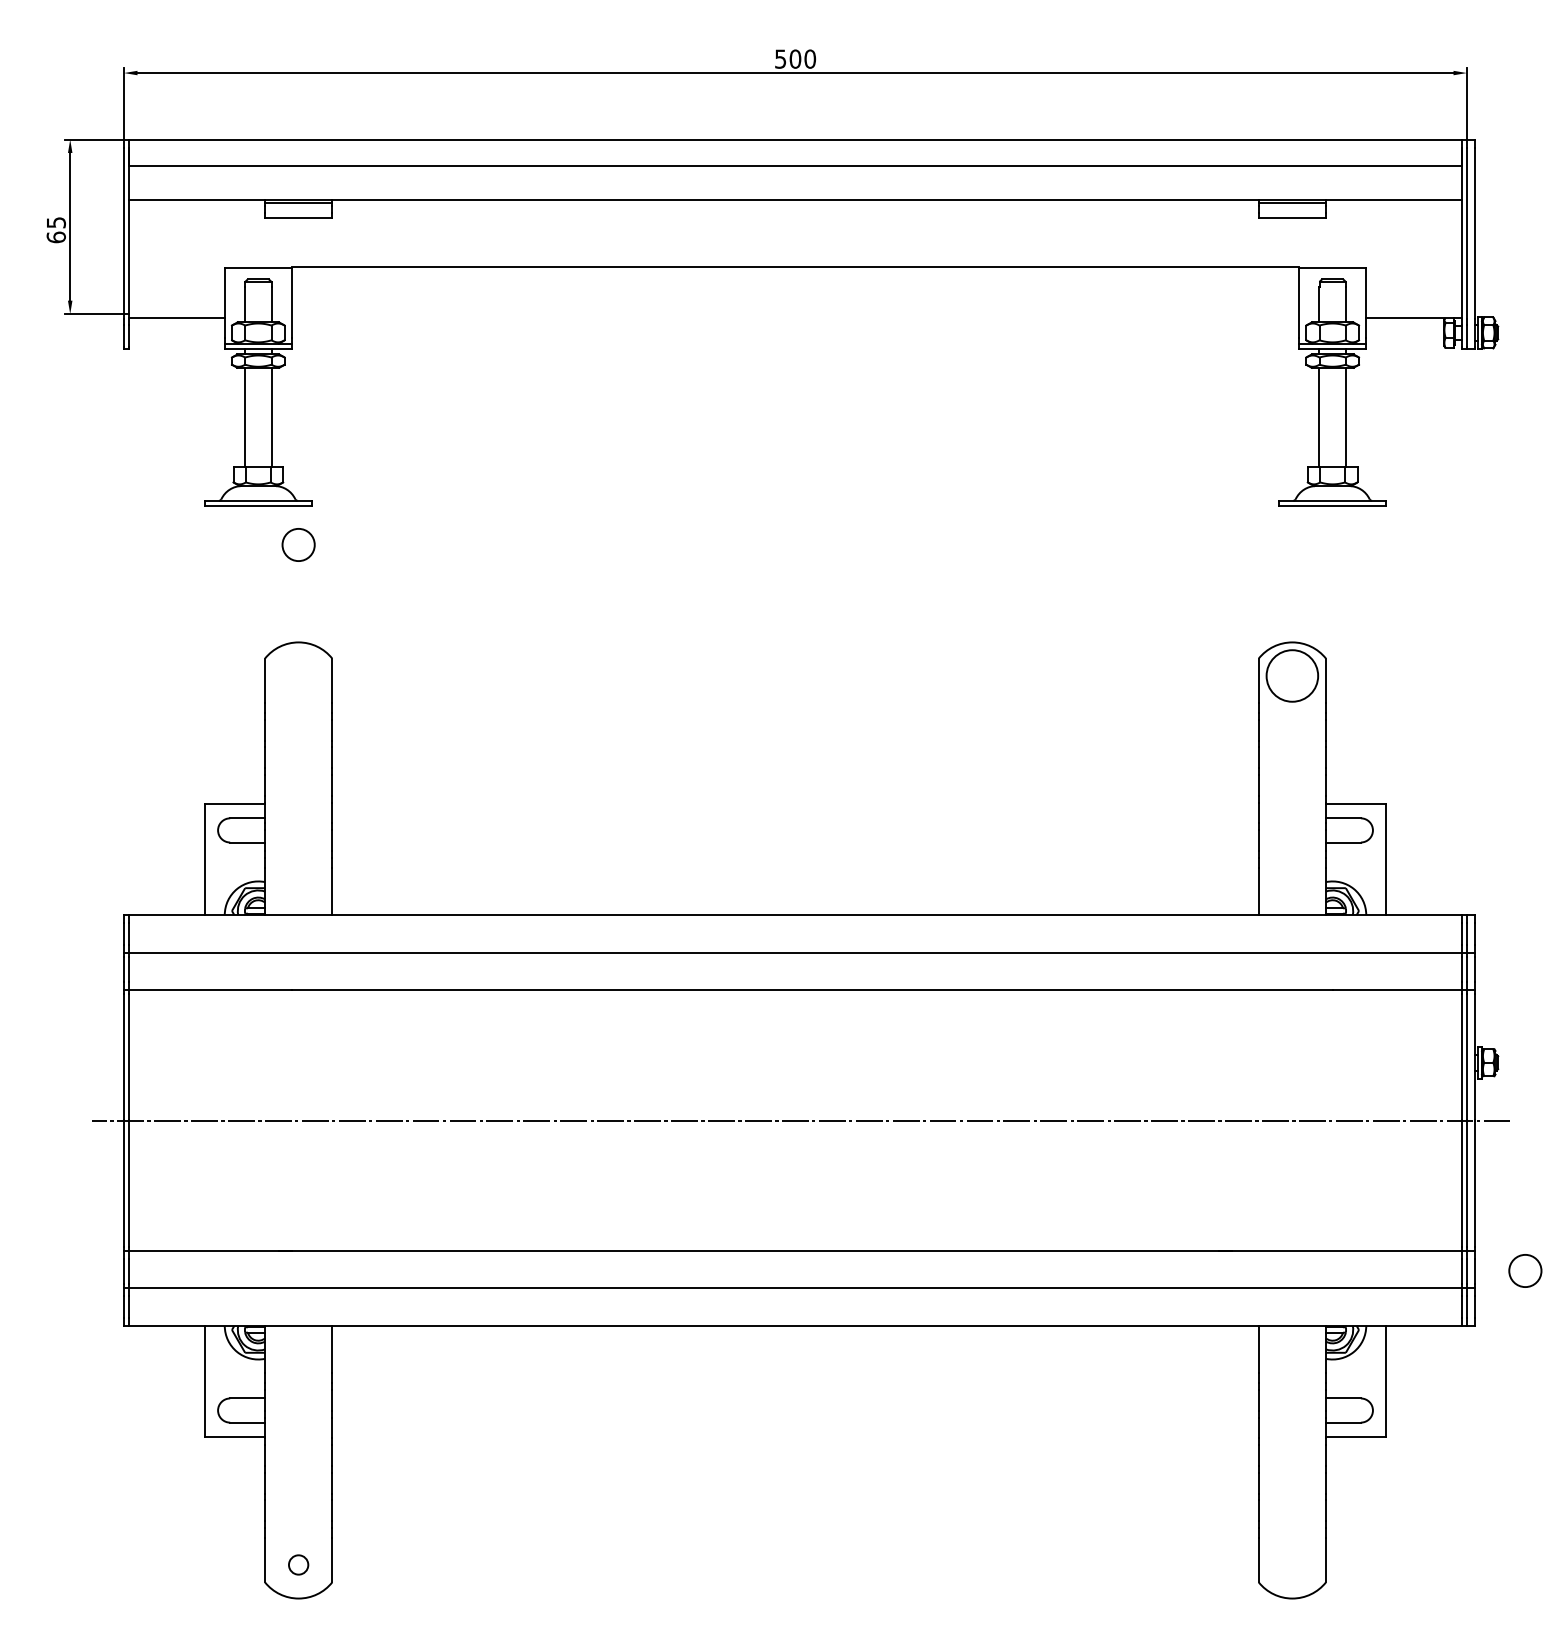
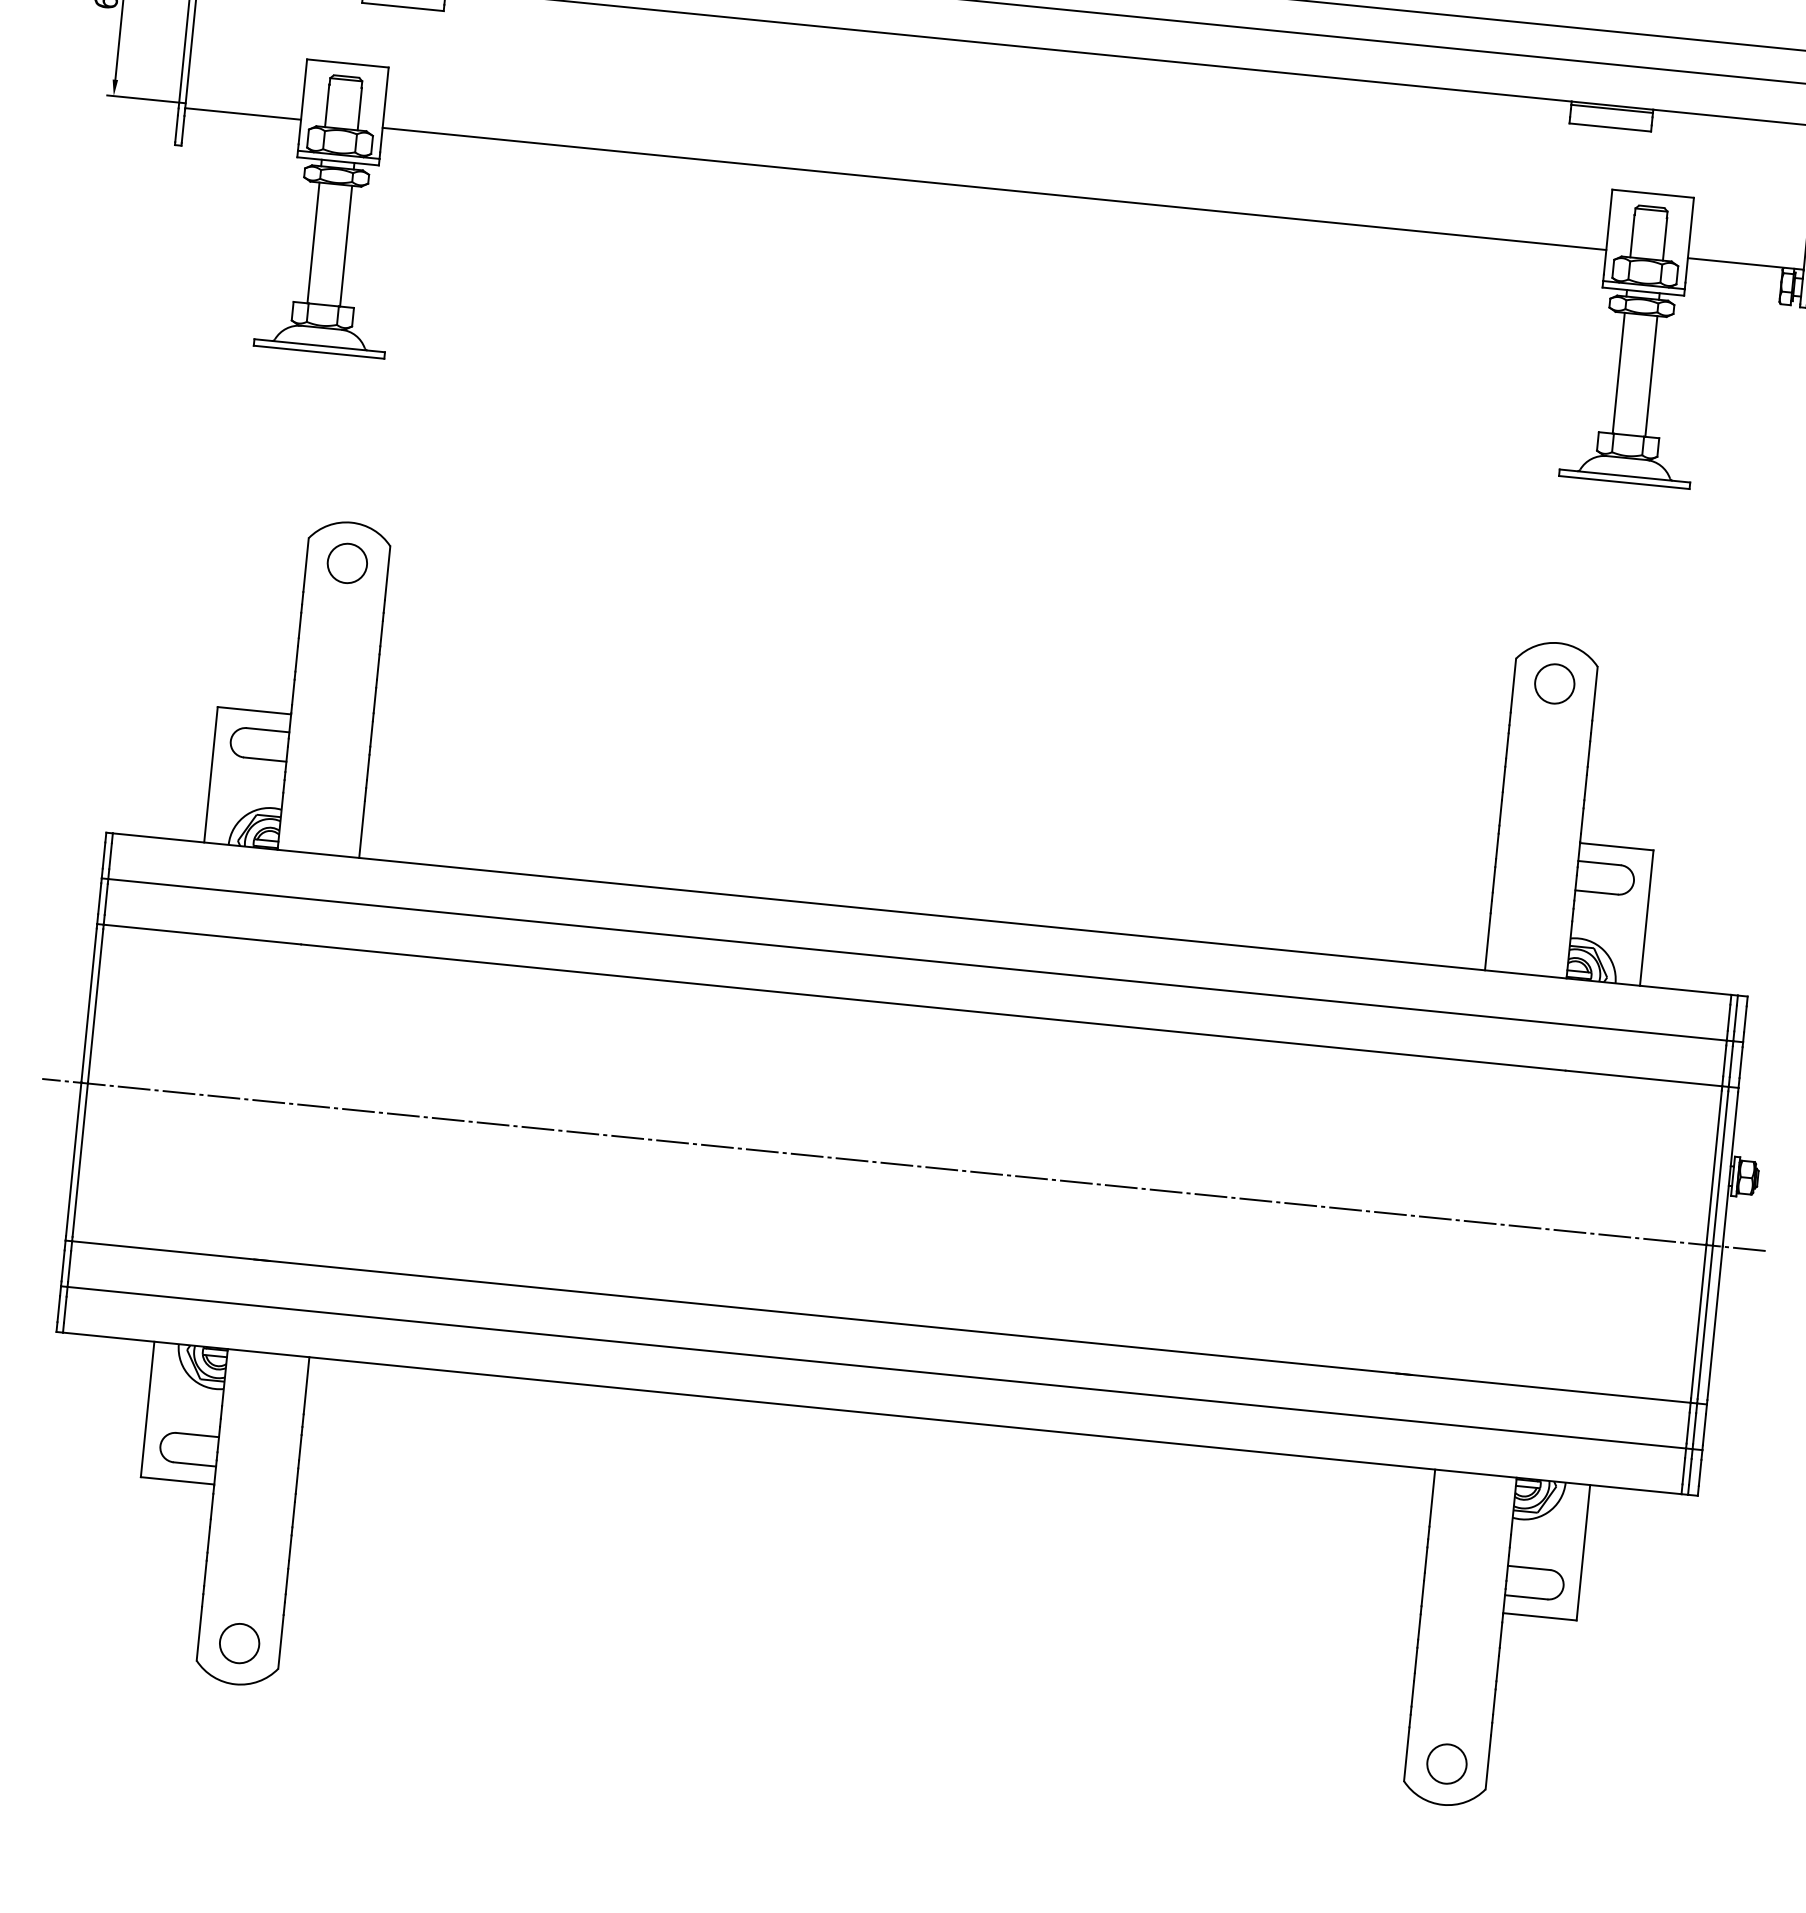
line: (795, 267) -> (994, 189), moved
circle: (298, 544) -> (347, 562), moved
circle: (1292, 675) -> (1554, 683), size x0.62
circle: (1525, 1270) -> (1447, 1763), moved
circle: (298, 1564) -> (239, 1642), size x1.67

